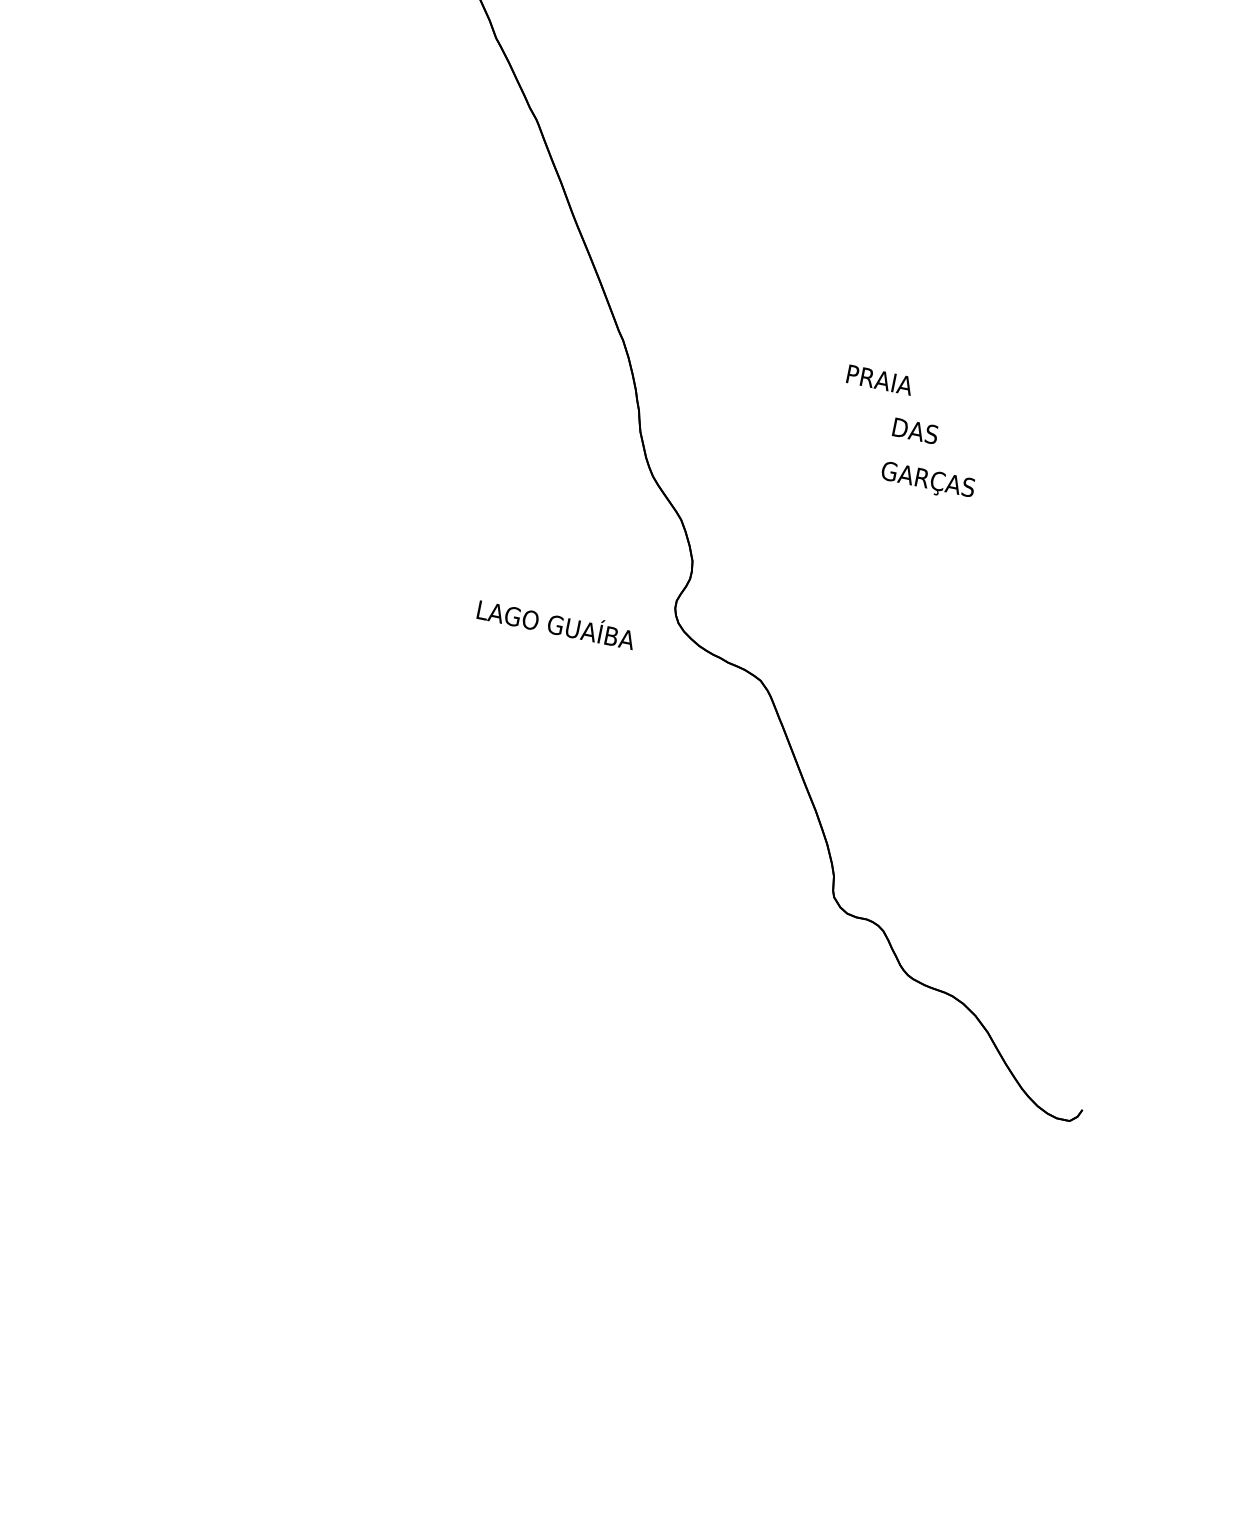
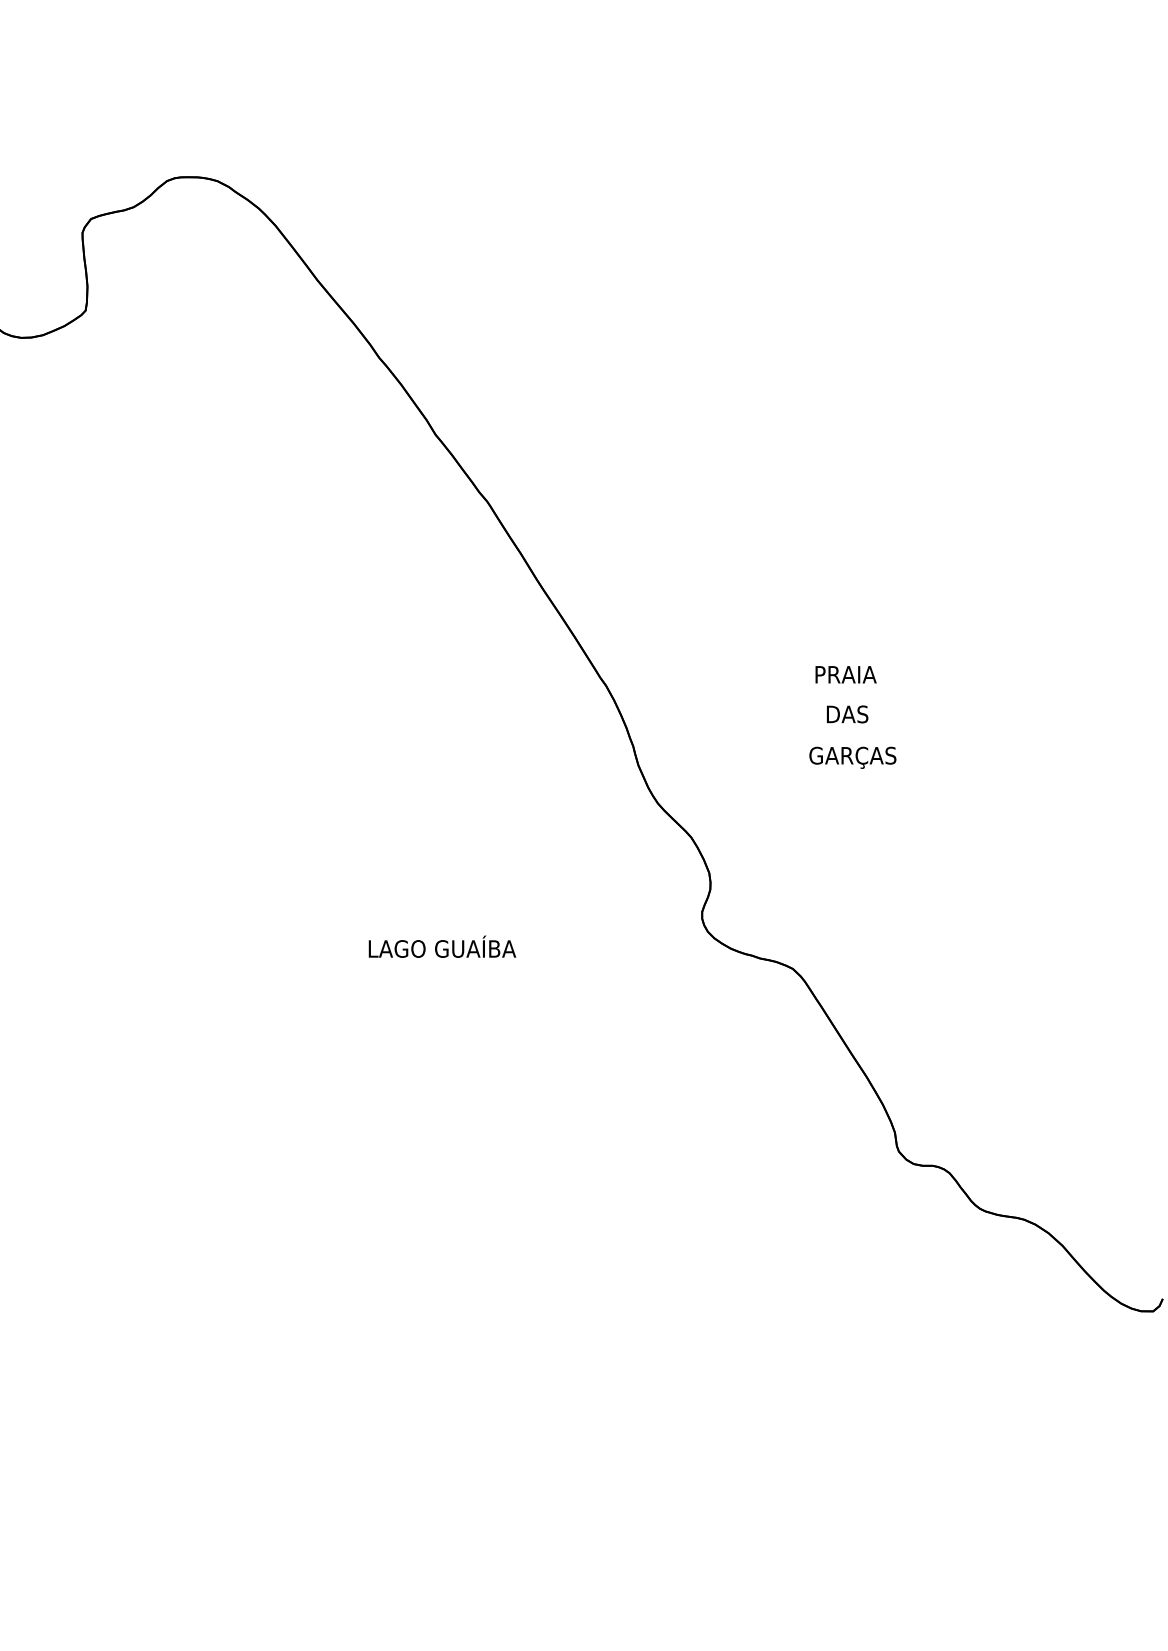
text: (915, 431) -> (847, 714), moved
text: (927, 481) -> (852, 757), moved
text: (556, 622) -> (442, 946), moved

